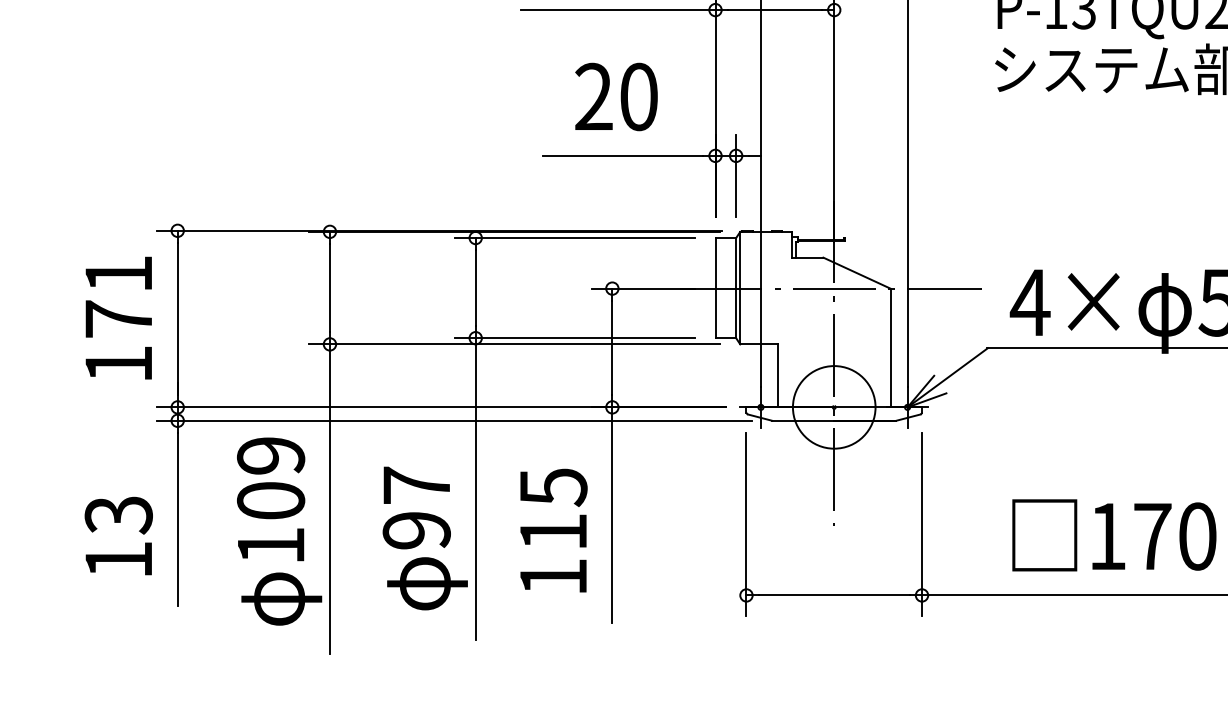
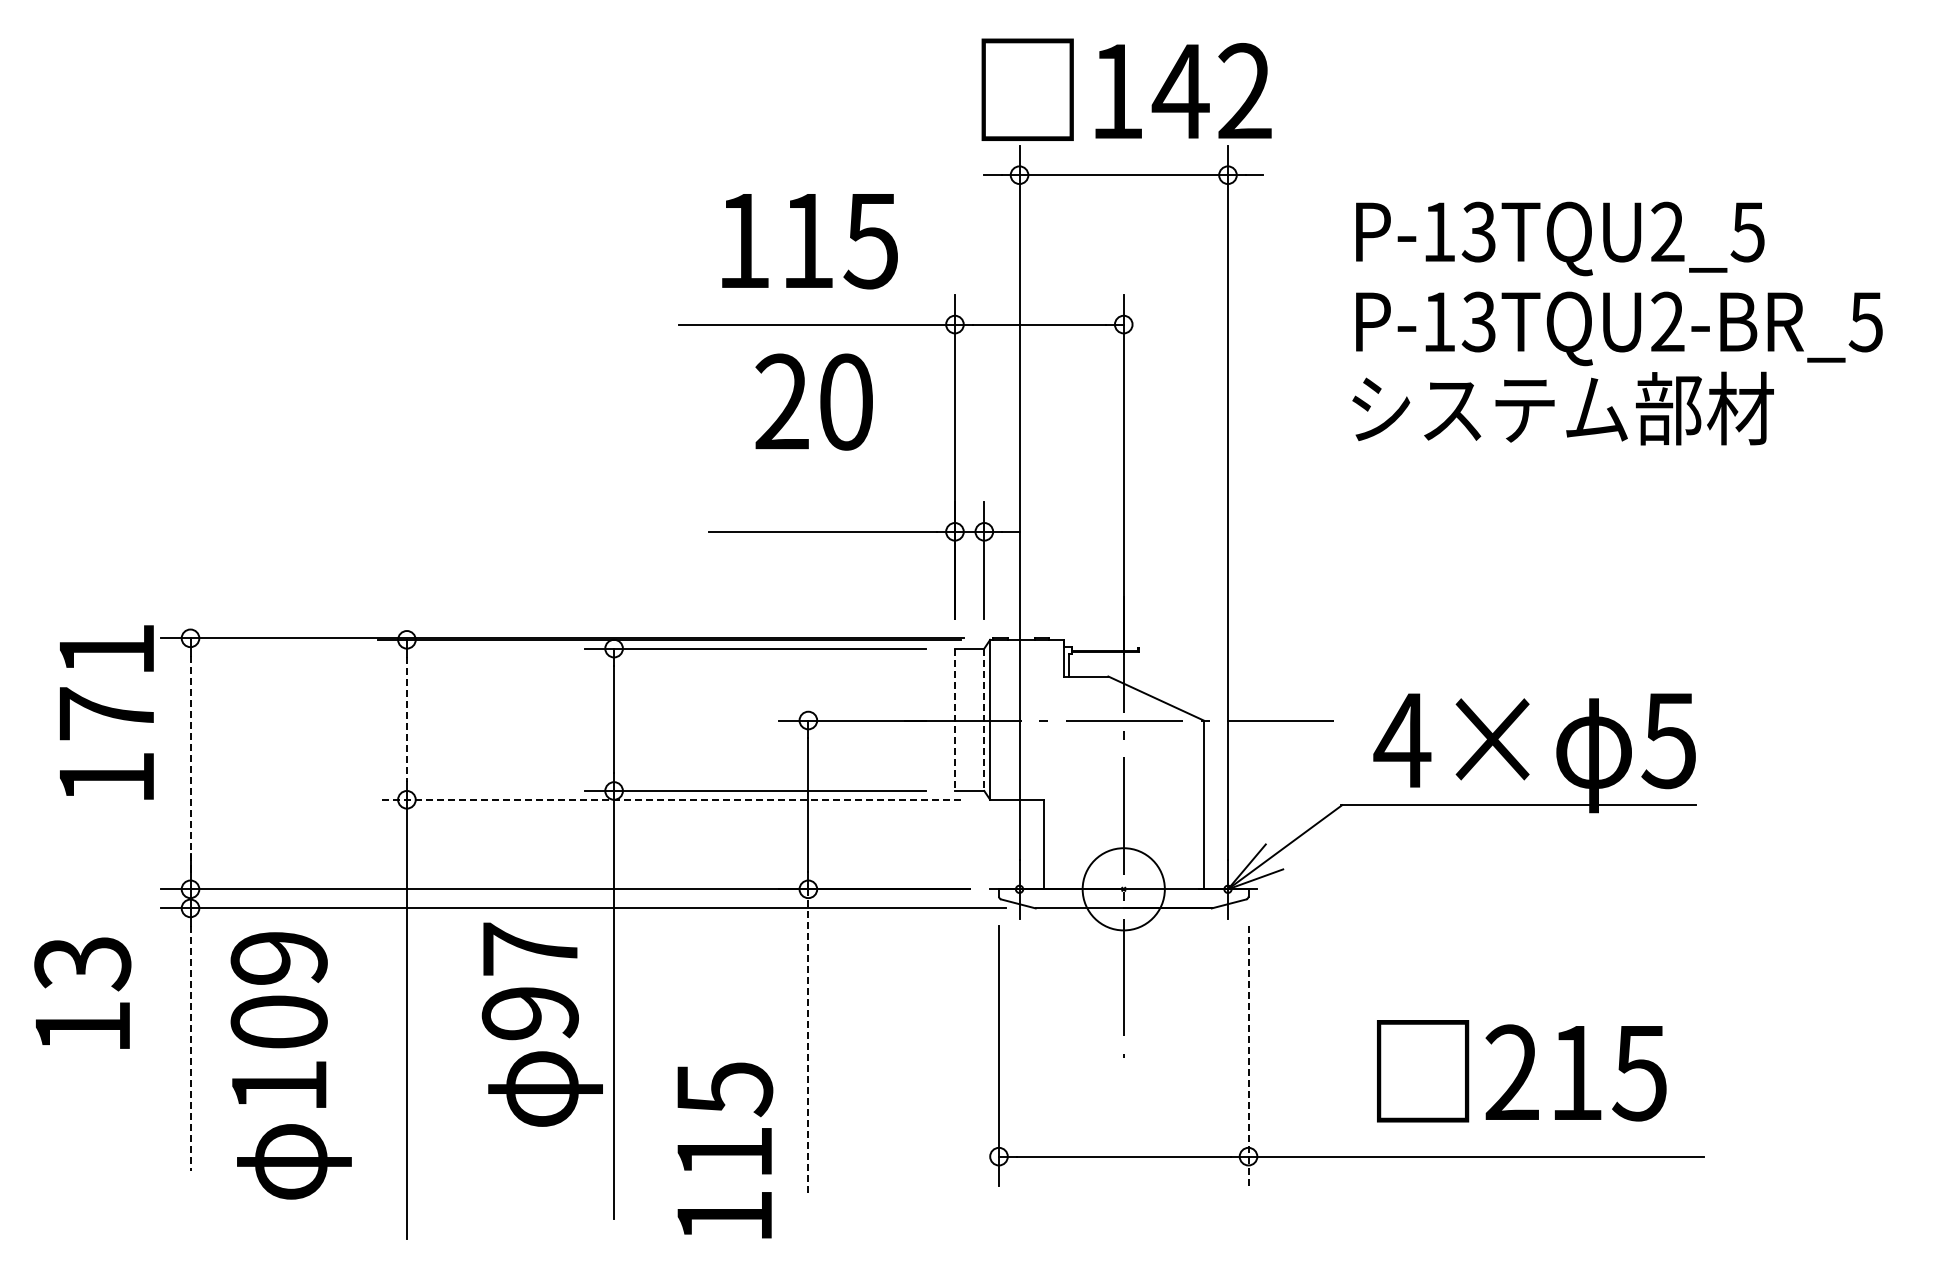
text: (615, 96) -> (813, 401), moved
line: (329, 288) -> (406, 720), solid -> dashed
line: (715, 288) -> (954, 720), solid -> dashed
line: (736, 288) -> (984, 720), solid -> dashed
text: (118, 318) -> (106, 712), moved
line: (177, 318) -> (190, 763), solid -> dashed
line: (514, 344) -> (669, 799), solid -> dashed
circle: (834, 407) -> (1123, 889), size x0.7
line: (612, 515) -> (808, 1043), solid -> dashed
line: (177, 519) -> (190, 1048), solid -> dashed
line: (922, 524) -> (1248, 1056), solid -> dashed
text: (554, 530) -> (725, 1150), moved
text: (279, 531) -> (290, 1065), moved
text: (118, 535) -> (82, 992), moved
text: (1152, 536) -> (1576, 1072), 170 -> 215
text: (424, 538) -> (541, 1024), moved

